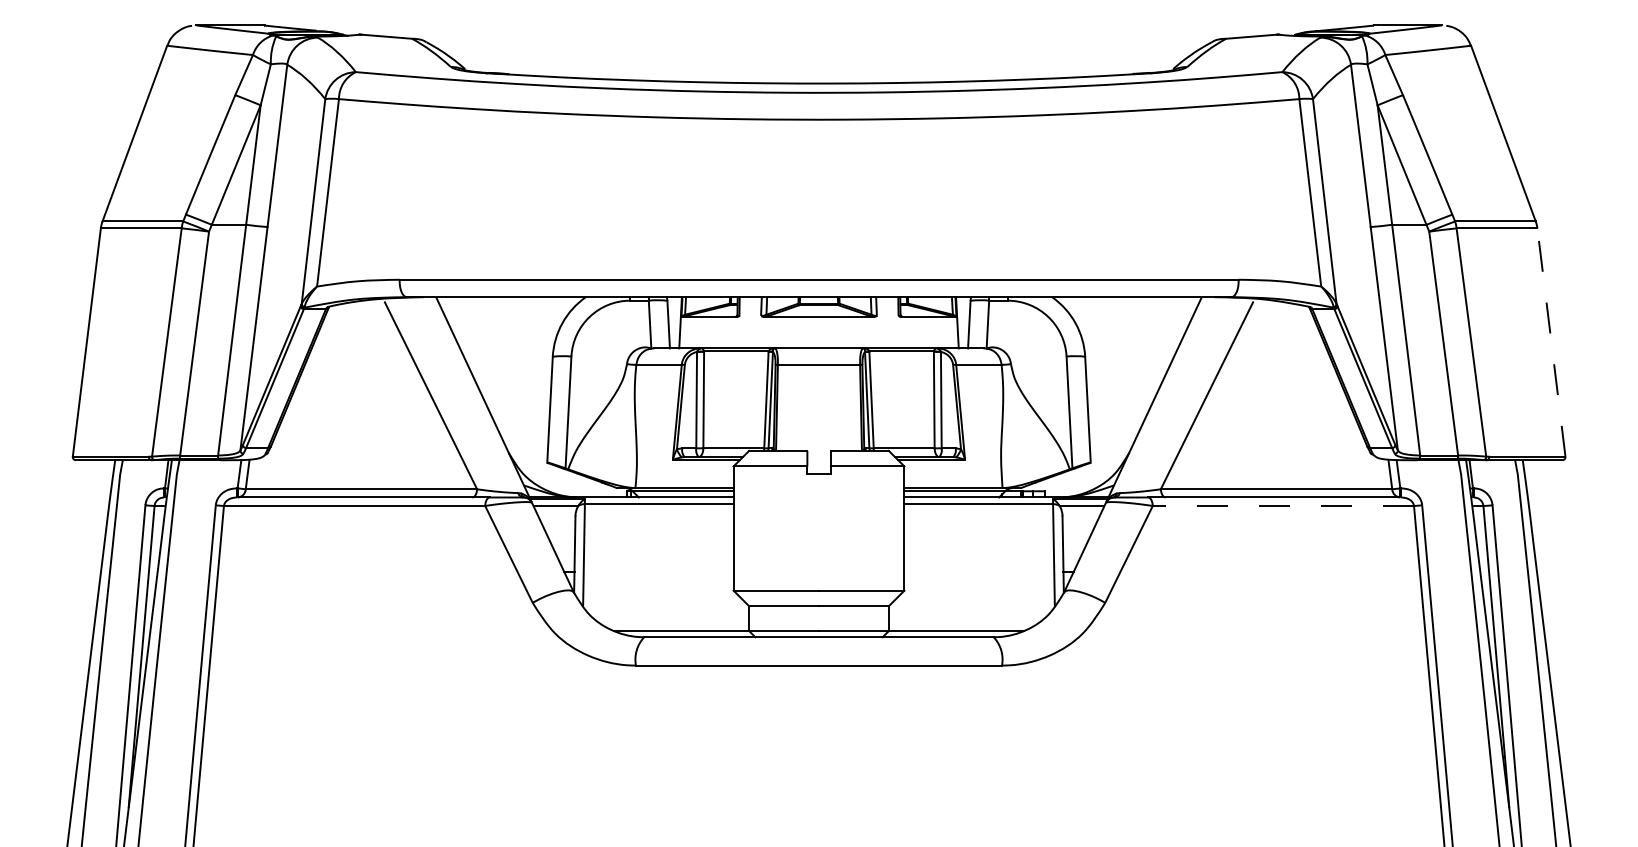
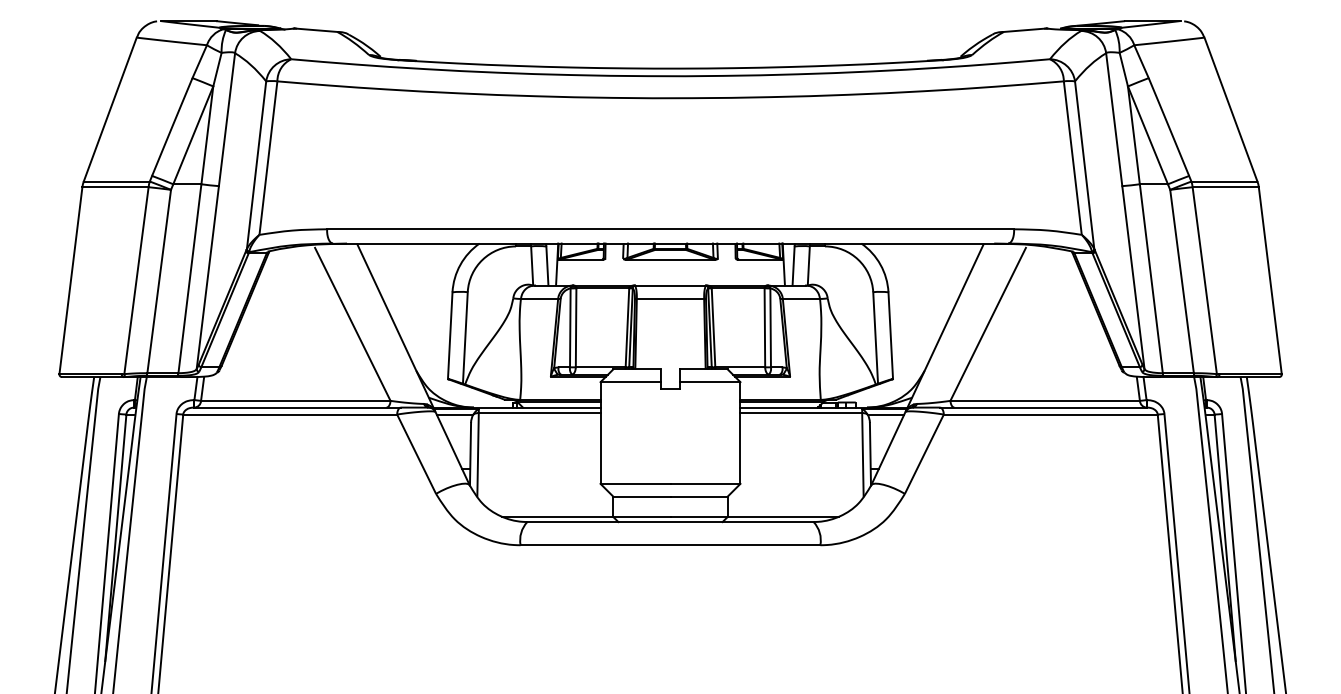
line: (1551, 342) -> (1270, 280), dashed -> solid
line: (1283, 506) -> (1050, 414), dashed -> solid

